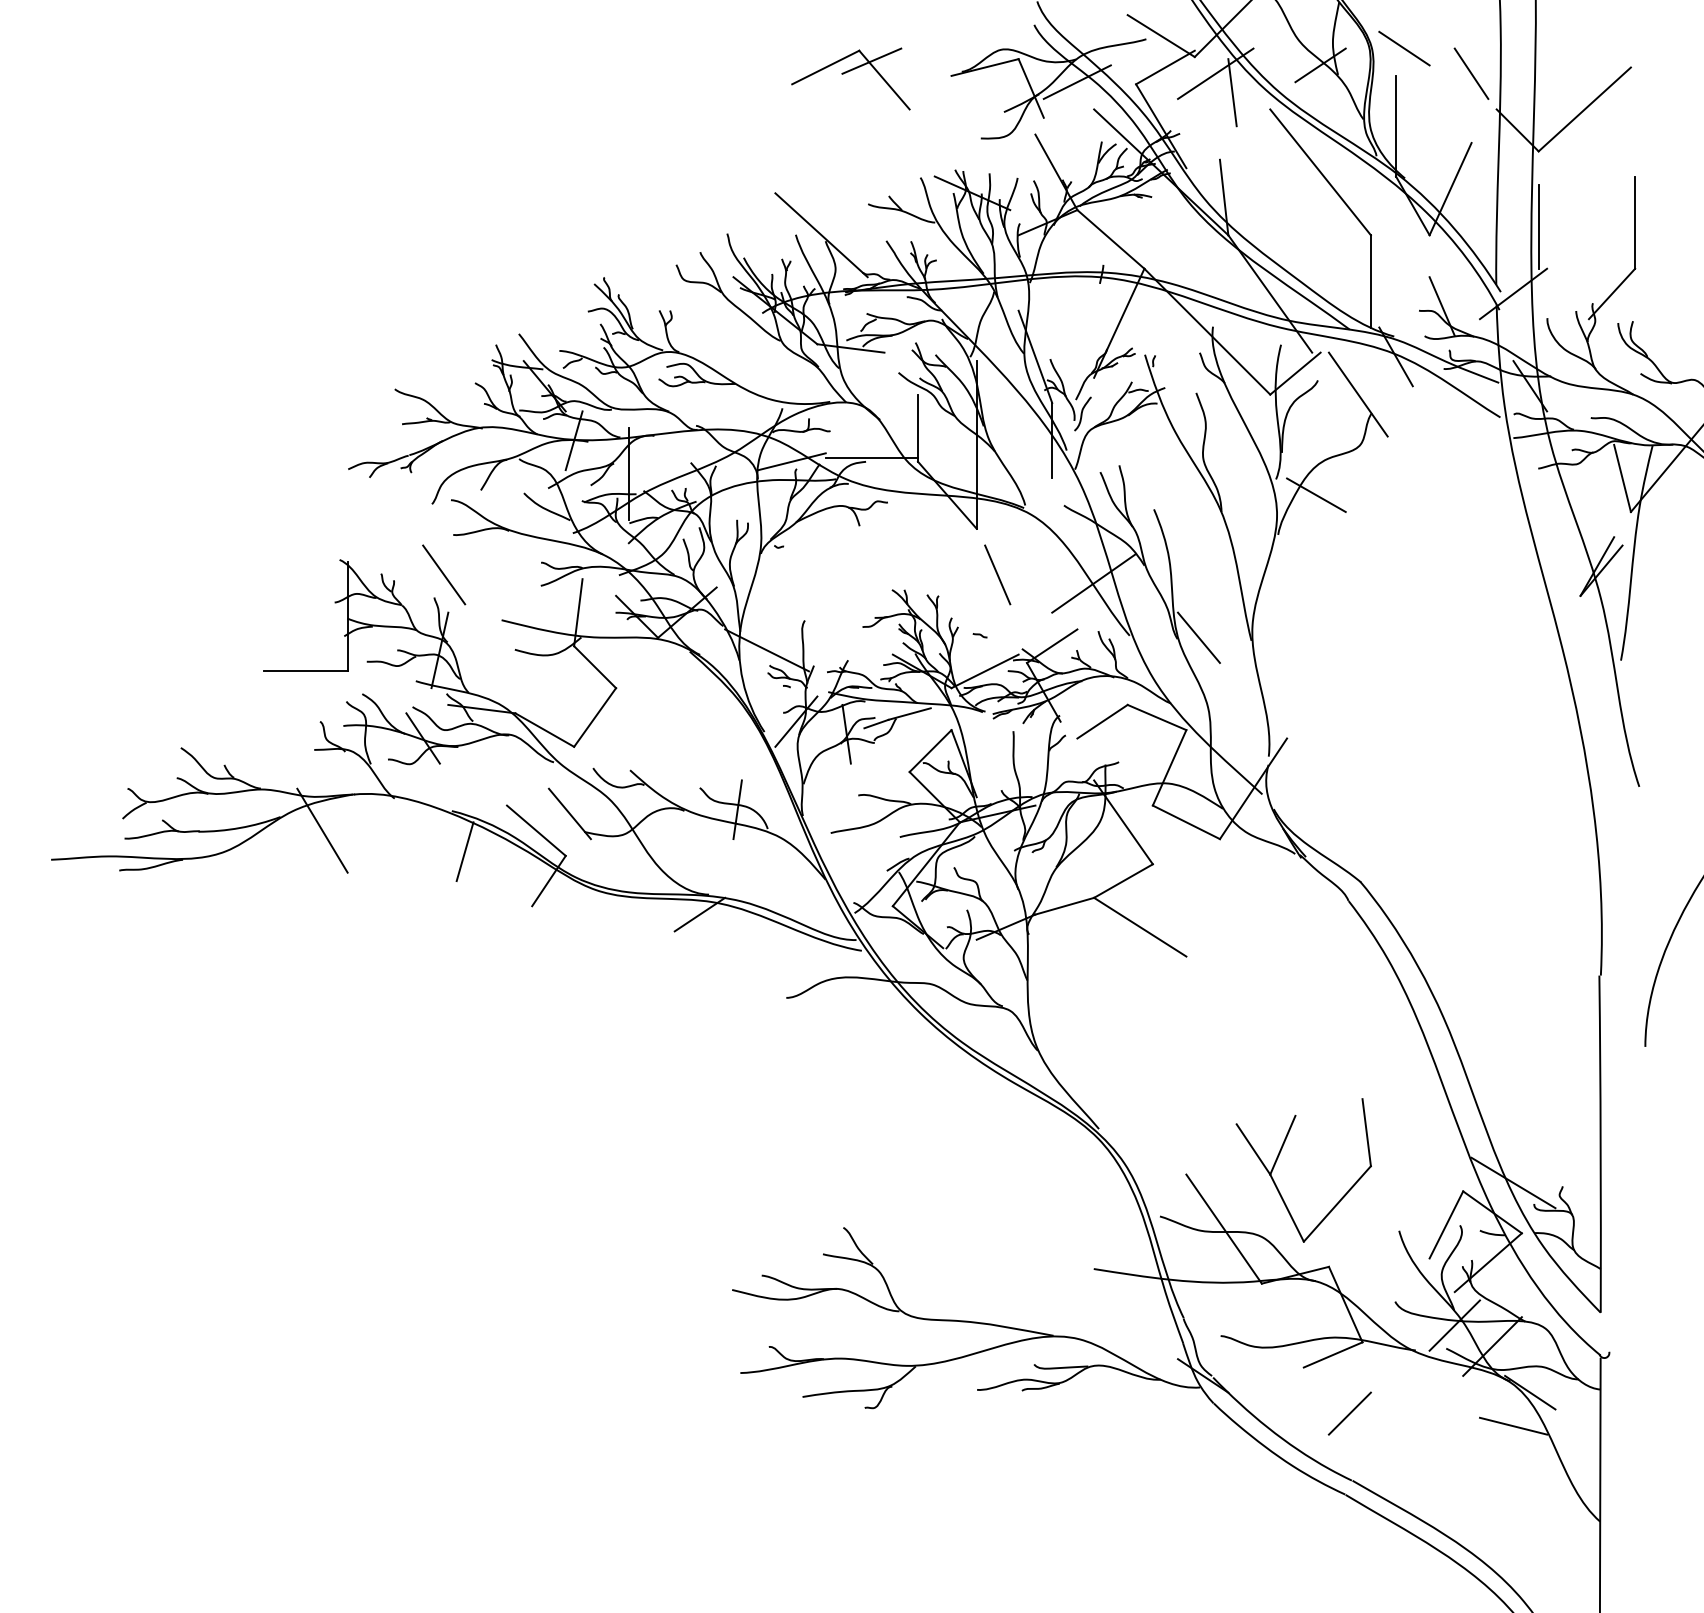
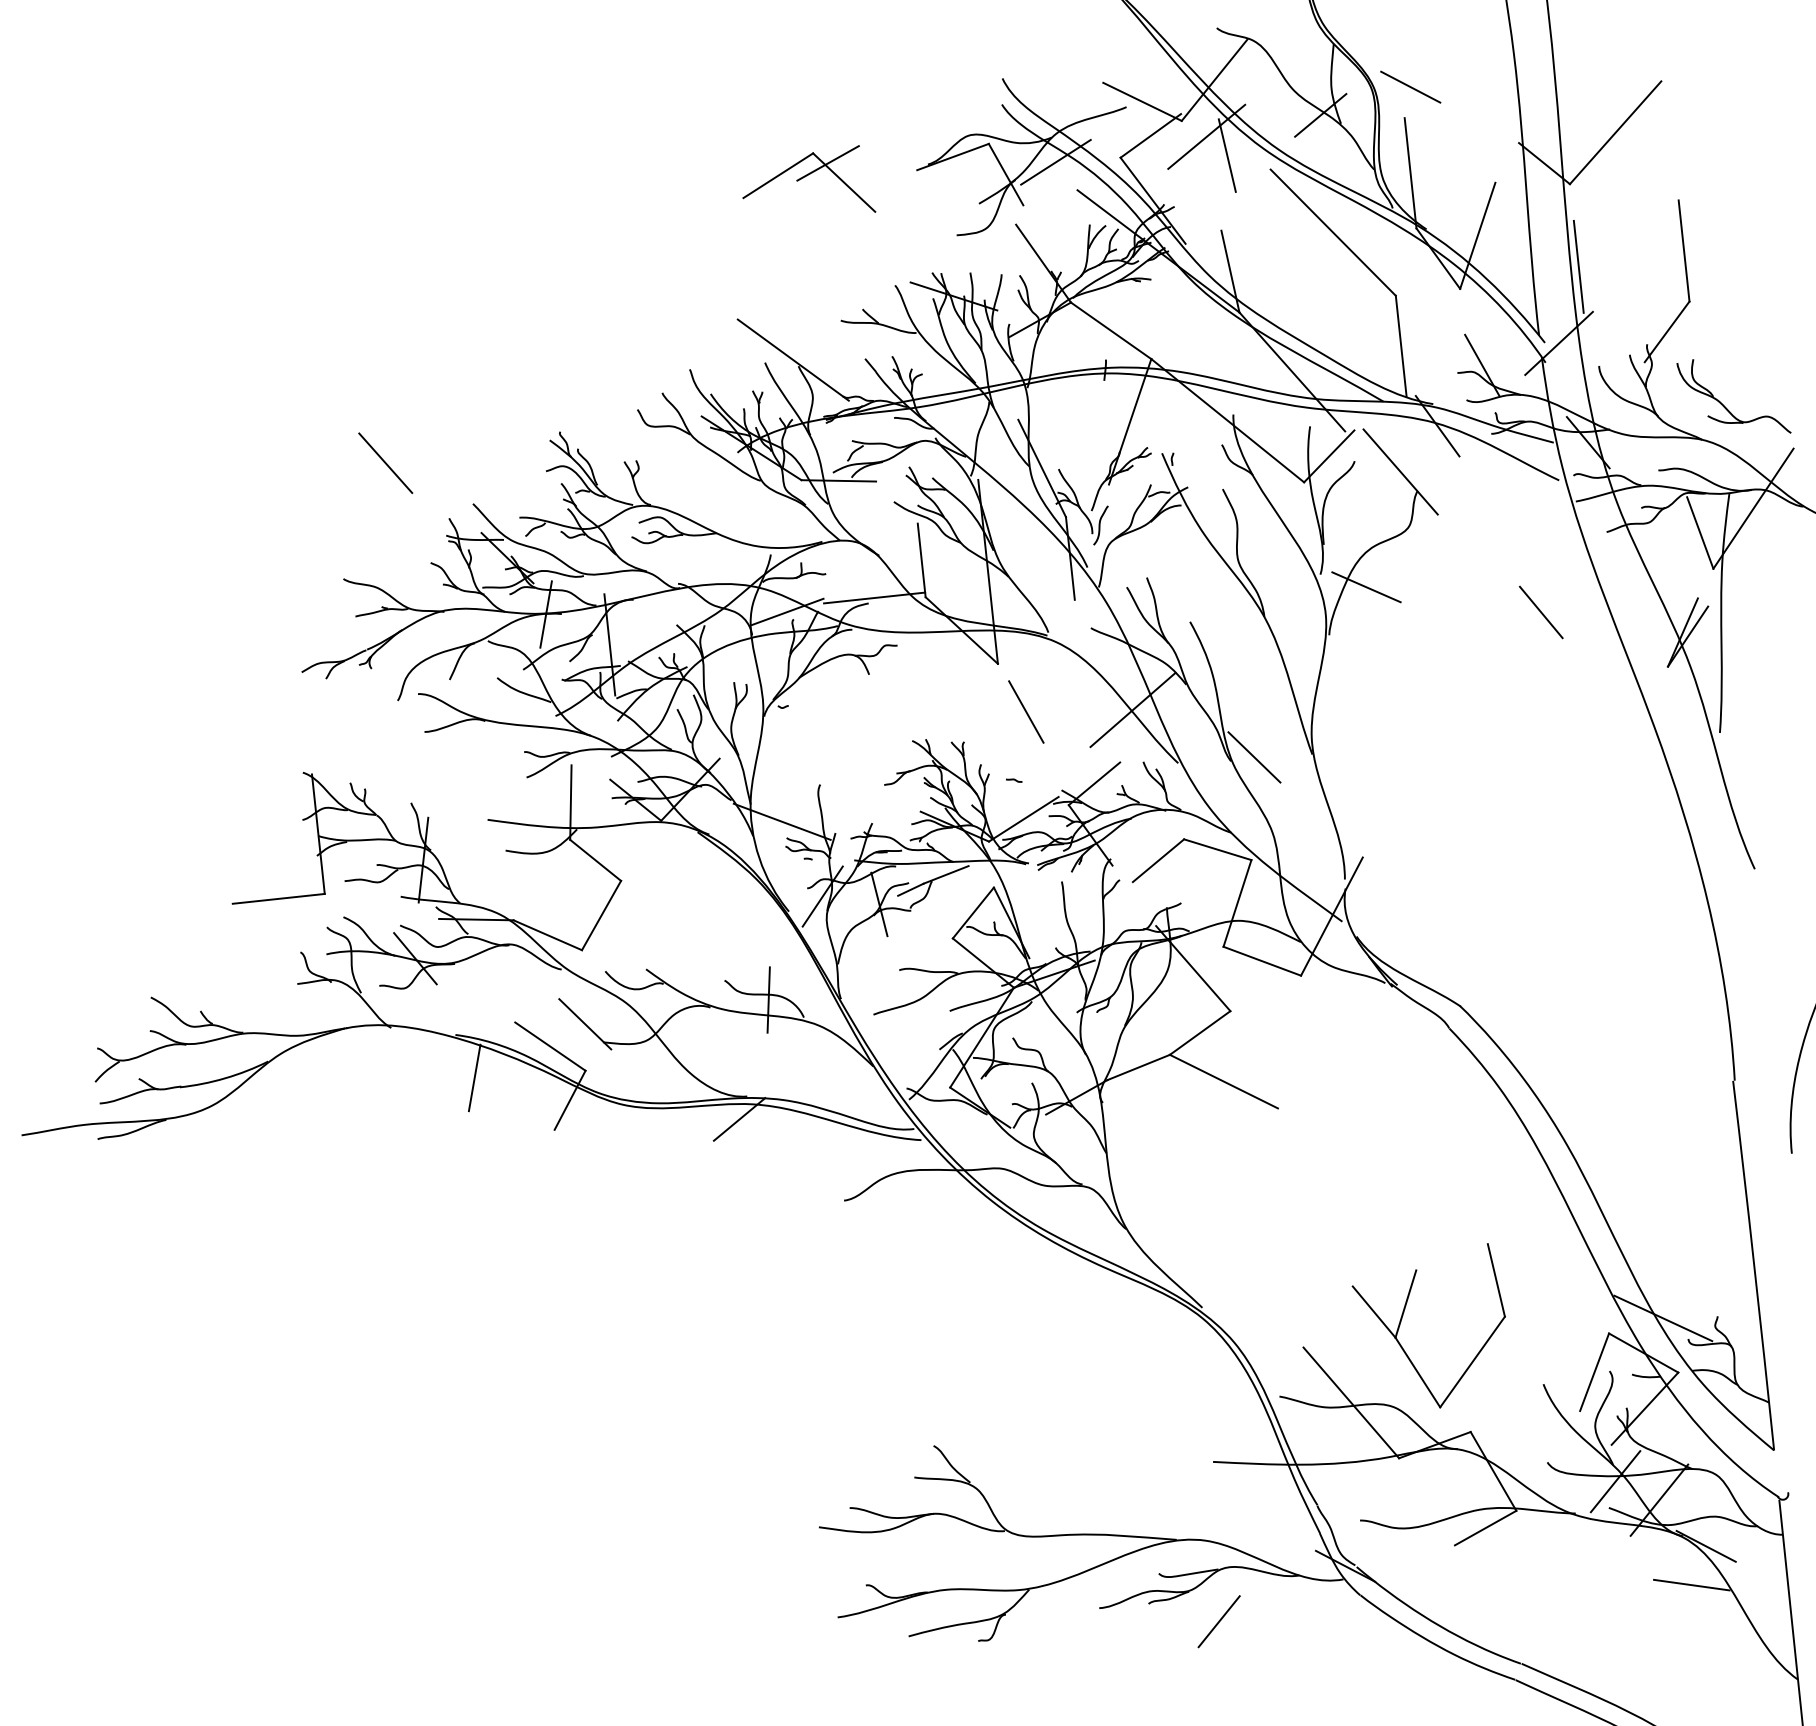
line: (1471, 73) -> (1541, 612), moved
line: (444, 574) -> (386, 462), moved
line: (322, 830) -> (315, 1071), removed
line: (1349, 1413) -> (1218, 1621), moved

